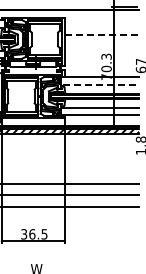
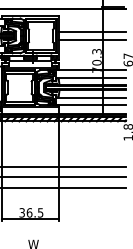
line: (101, 35) -> (92, 32), dashed -> solid
line: (101, 43) -> (92, 39), added
line: (100, 85) -> (91, 77), dashed -> solid

